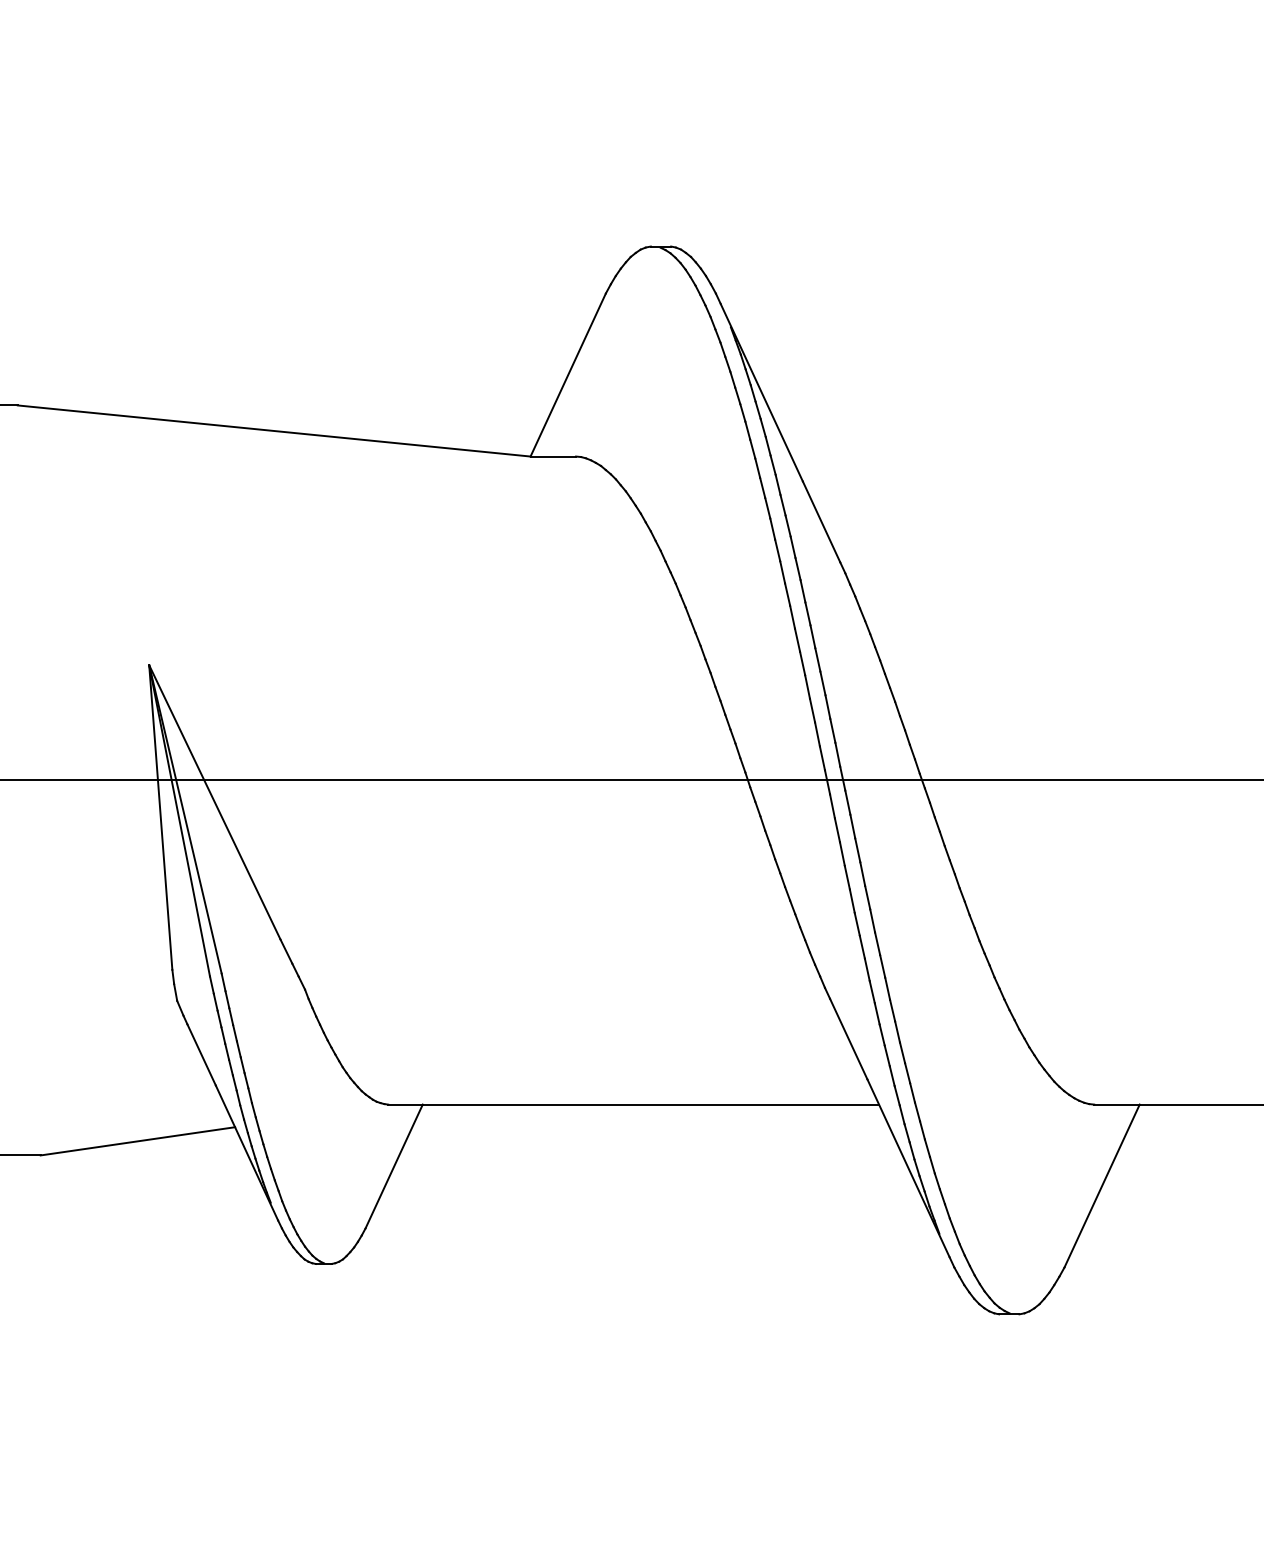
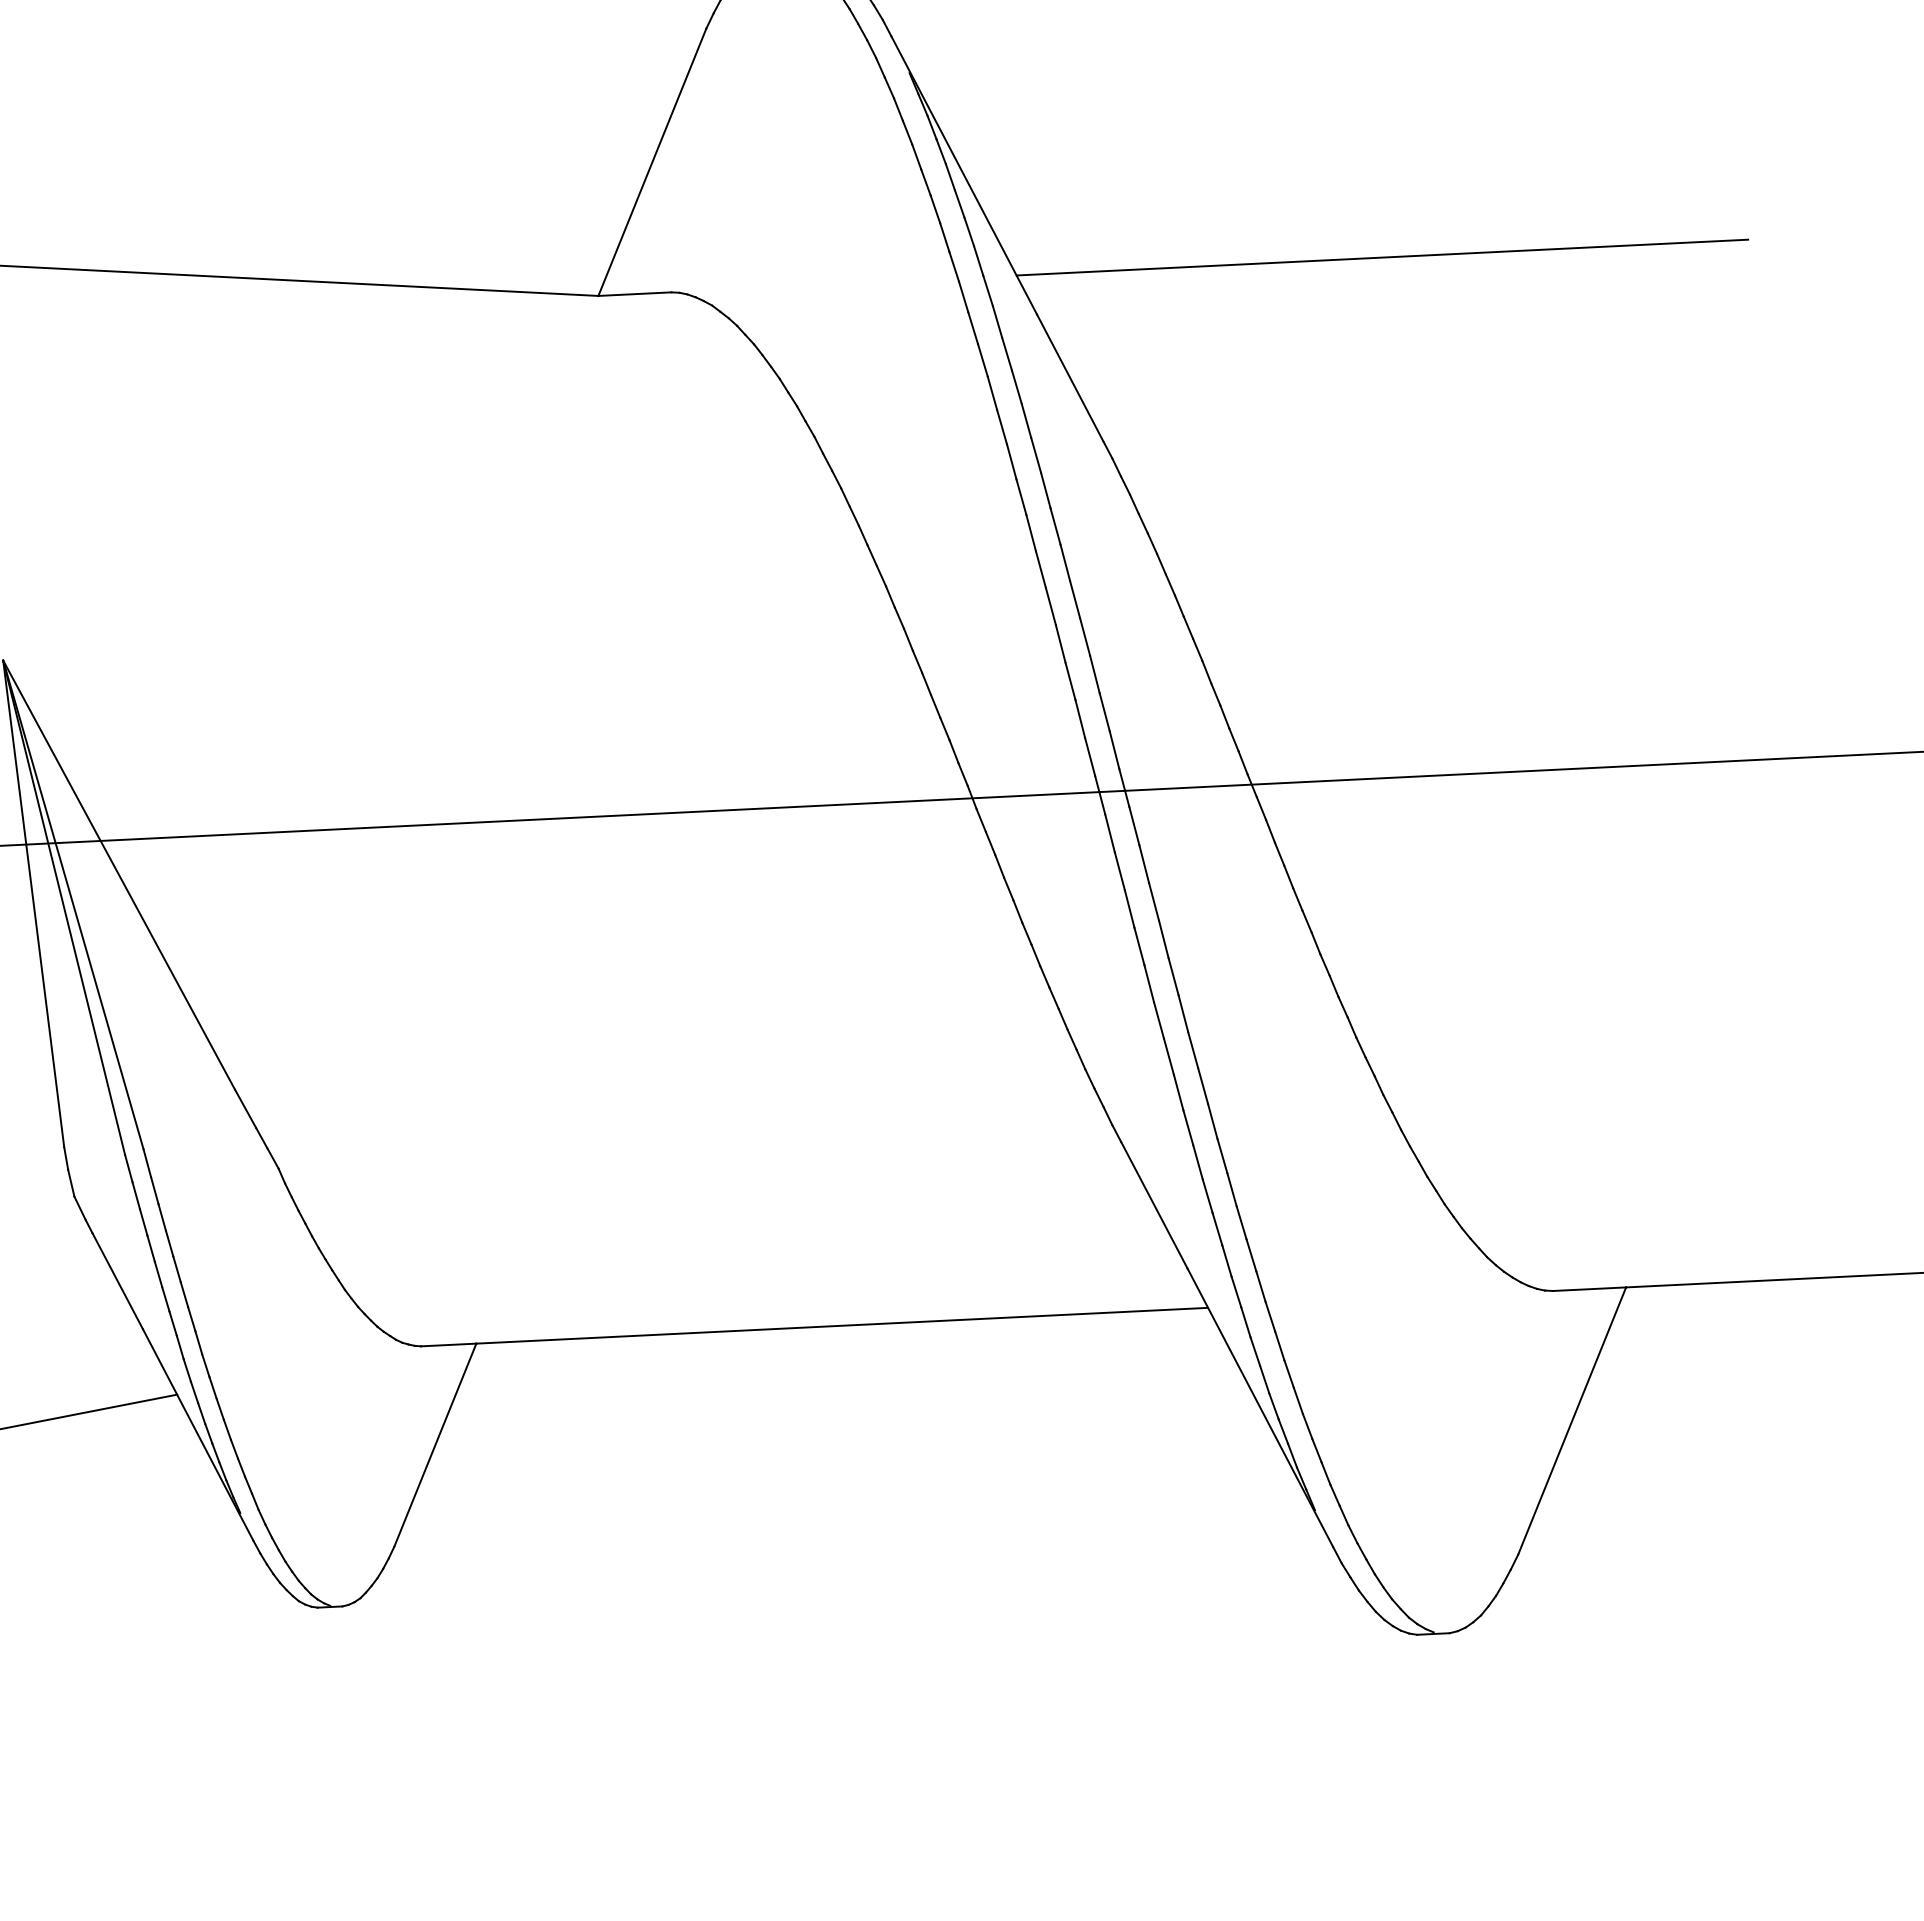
line: (1019, 456) -> (1382, 257), added

